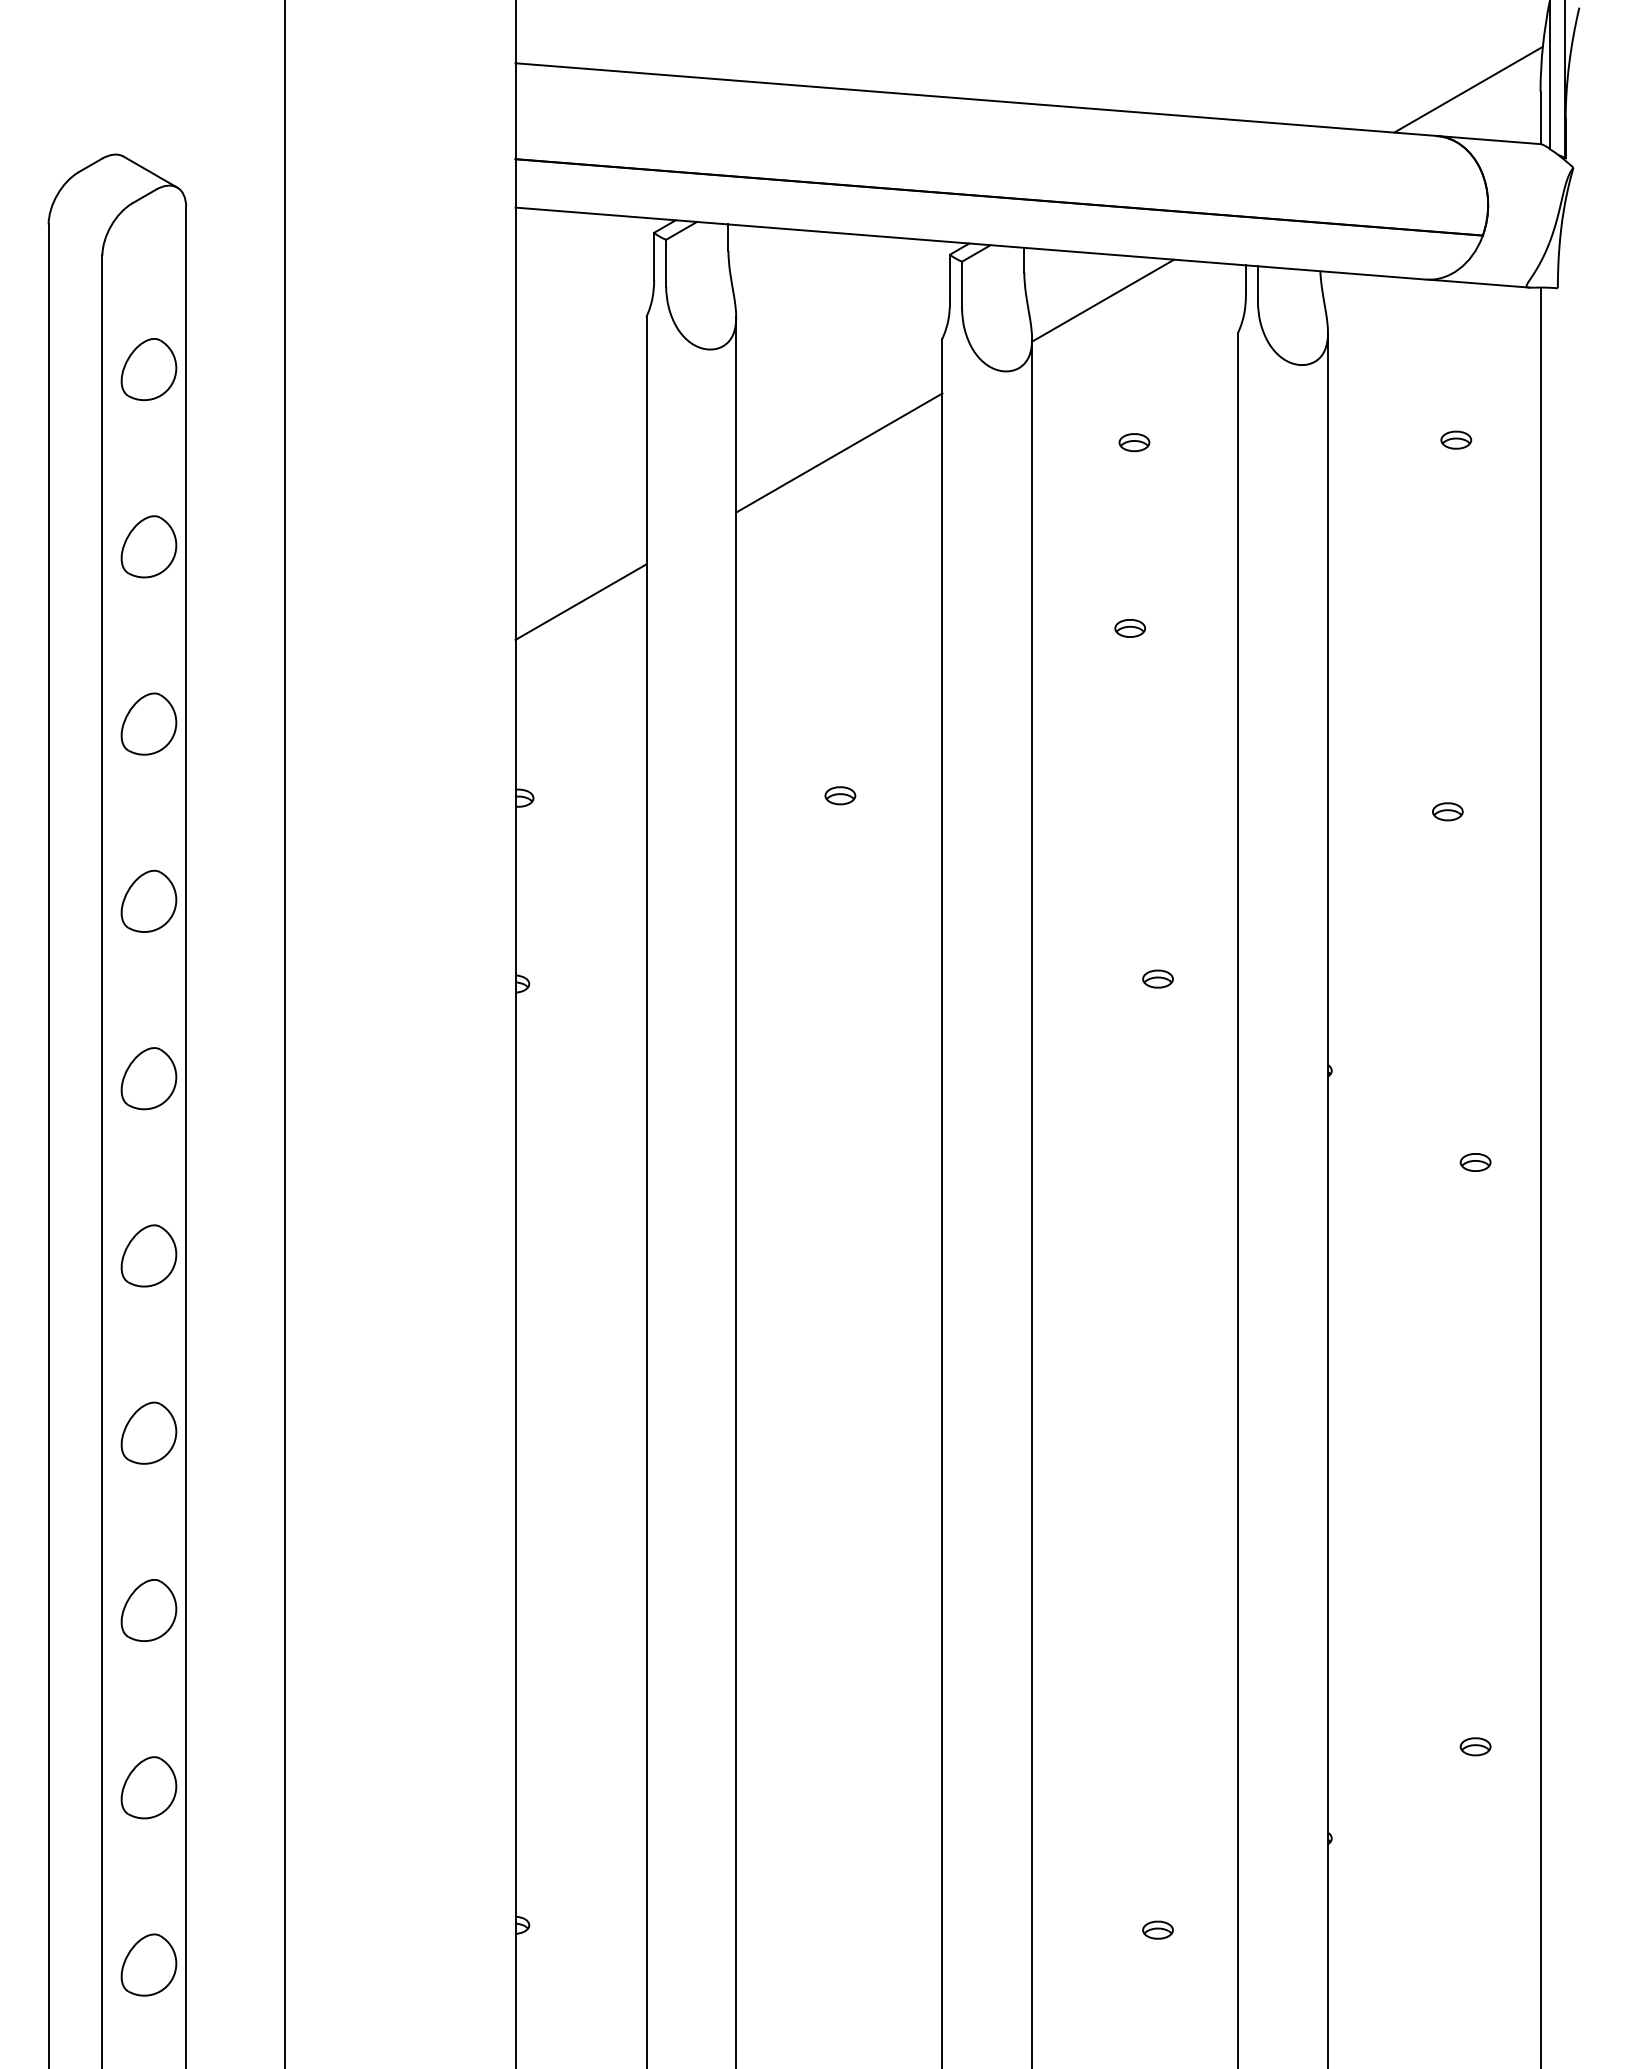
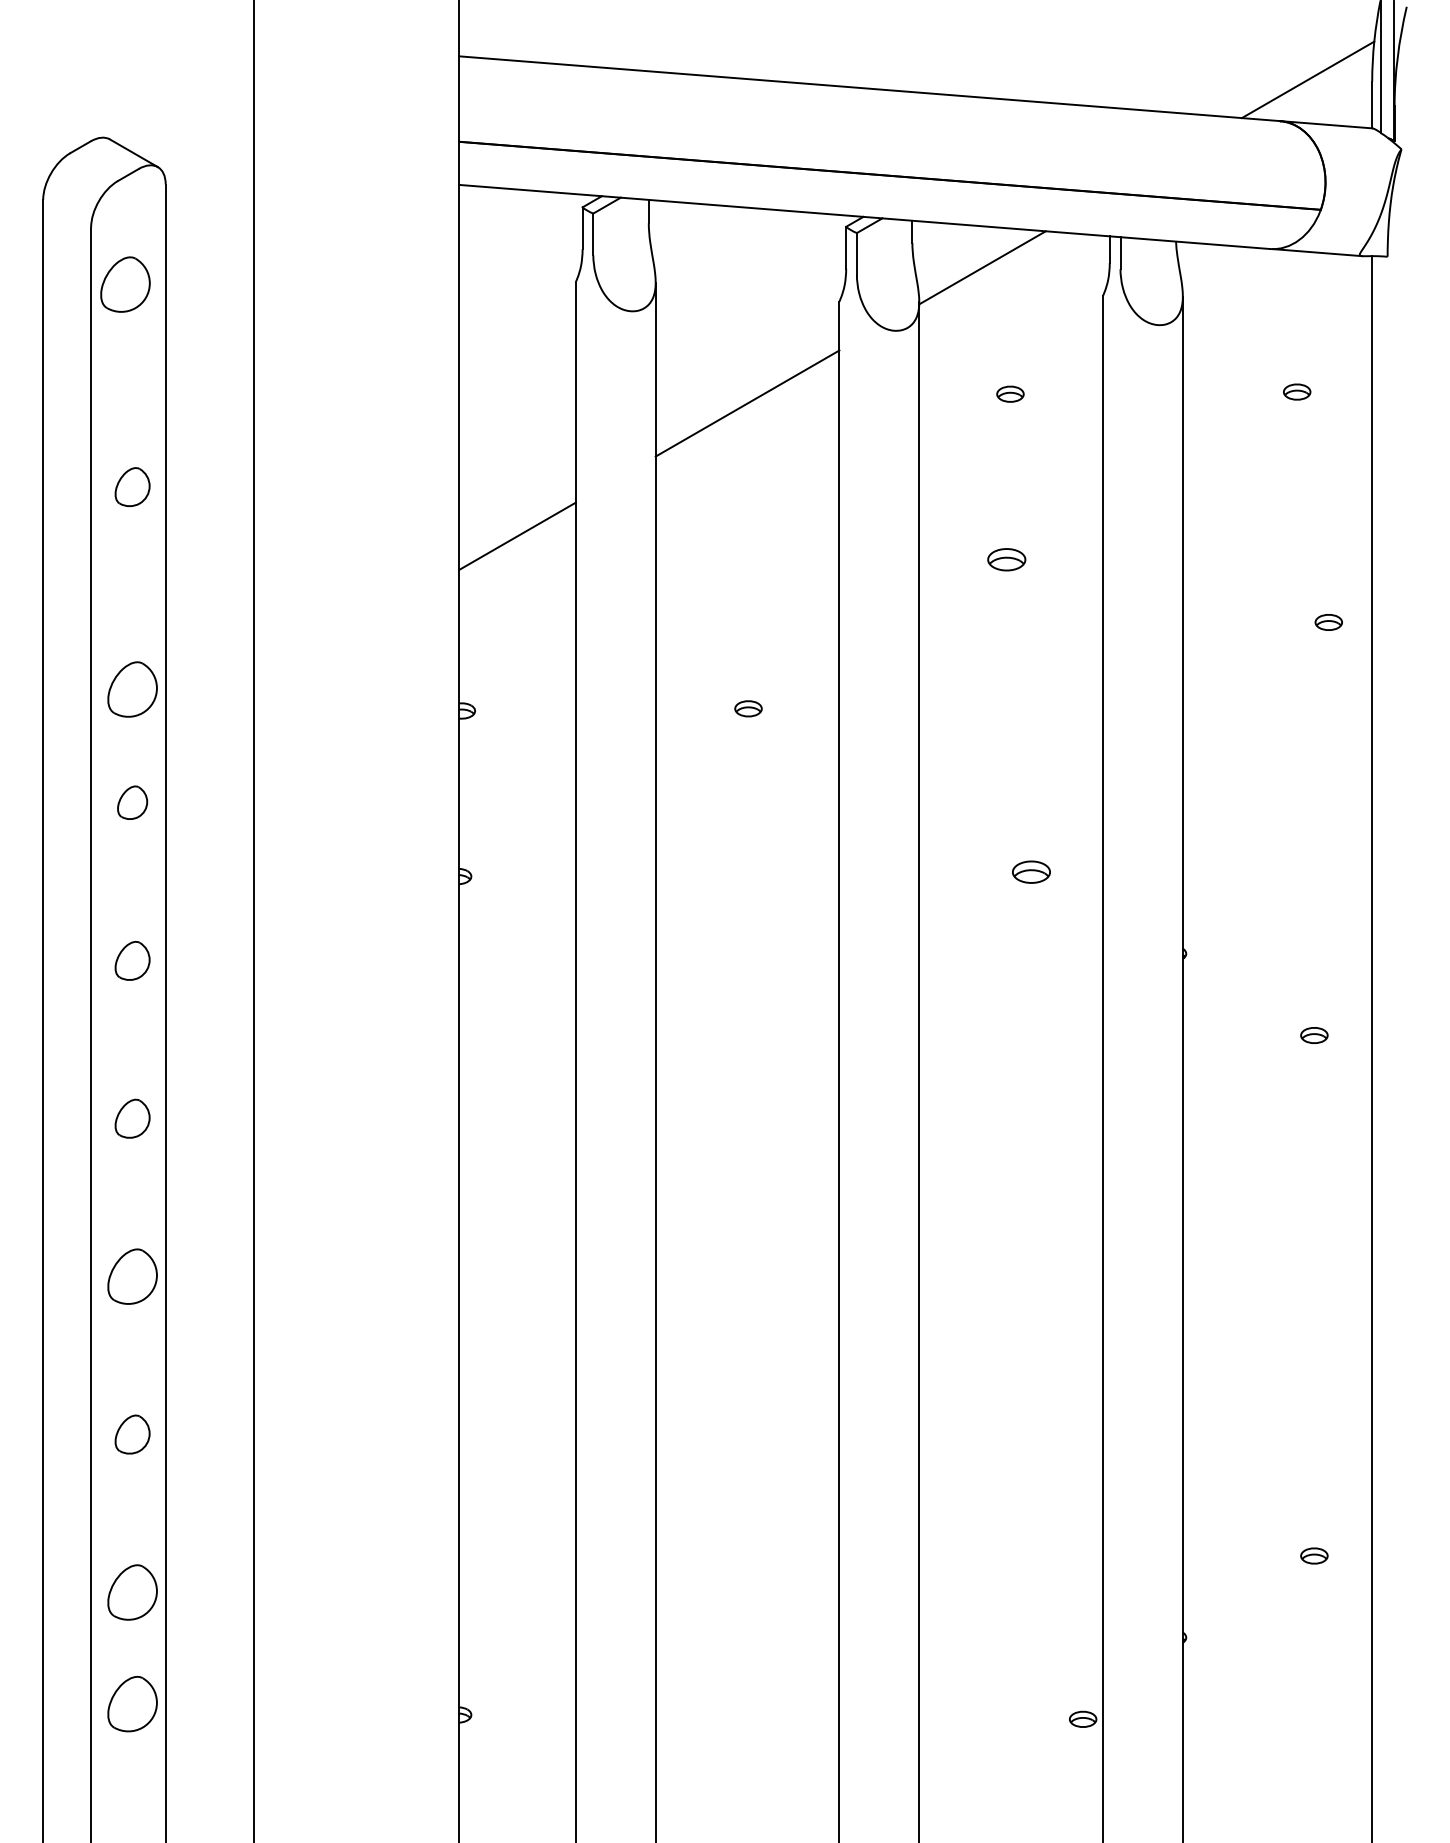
part: (148, 369) -> (125, 284), moved
part: (148, 546) -> (132, 486), size x0.7
part: (1129, 628) -> (1006, 559), size x1.4
part: (148, 723) -> (132, 689), moved
part: (1447, 811) -> (1328, 622), moved
part: (148, 900) -> (132, 802), size x0.6
part: (1157, 978) -> (1030, 871), size x1.4
part: (148, 1078) -> (132, 960), size x0.7
part: (148, 1255) -> (132, 1118), size x0.7
part: (148, 1610) -> (132, 1434), size x0.7
part: (1157, 1929) -> (1082, 1718), moved
part: (148, 1964) -> (132, 1703), moved

